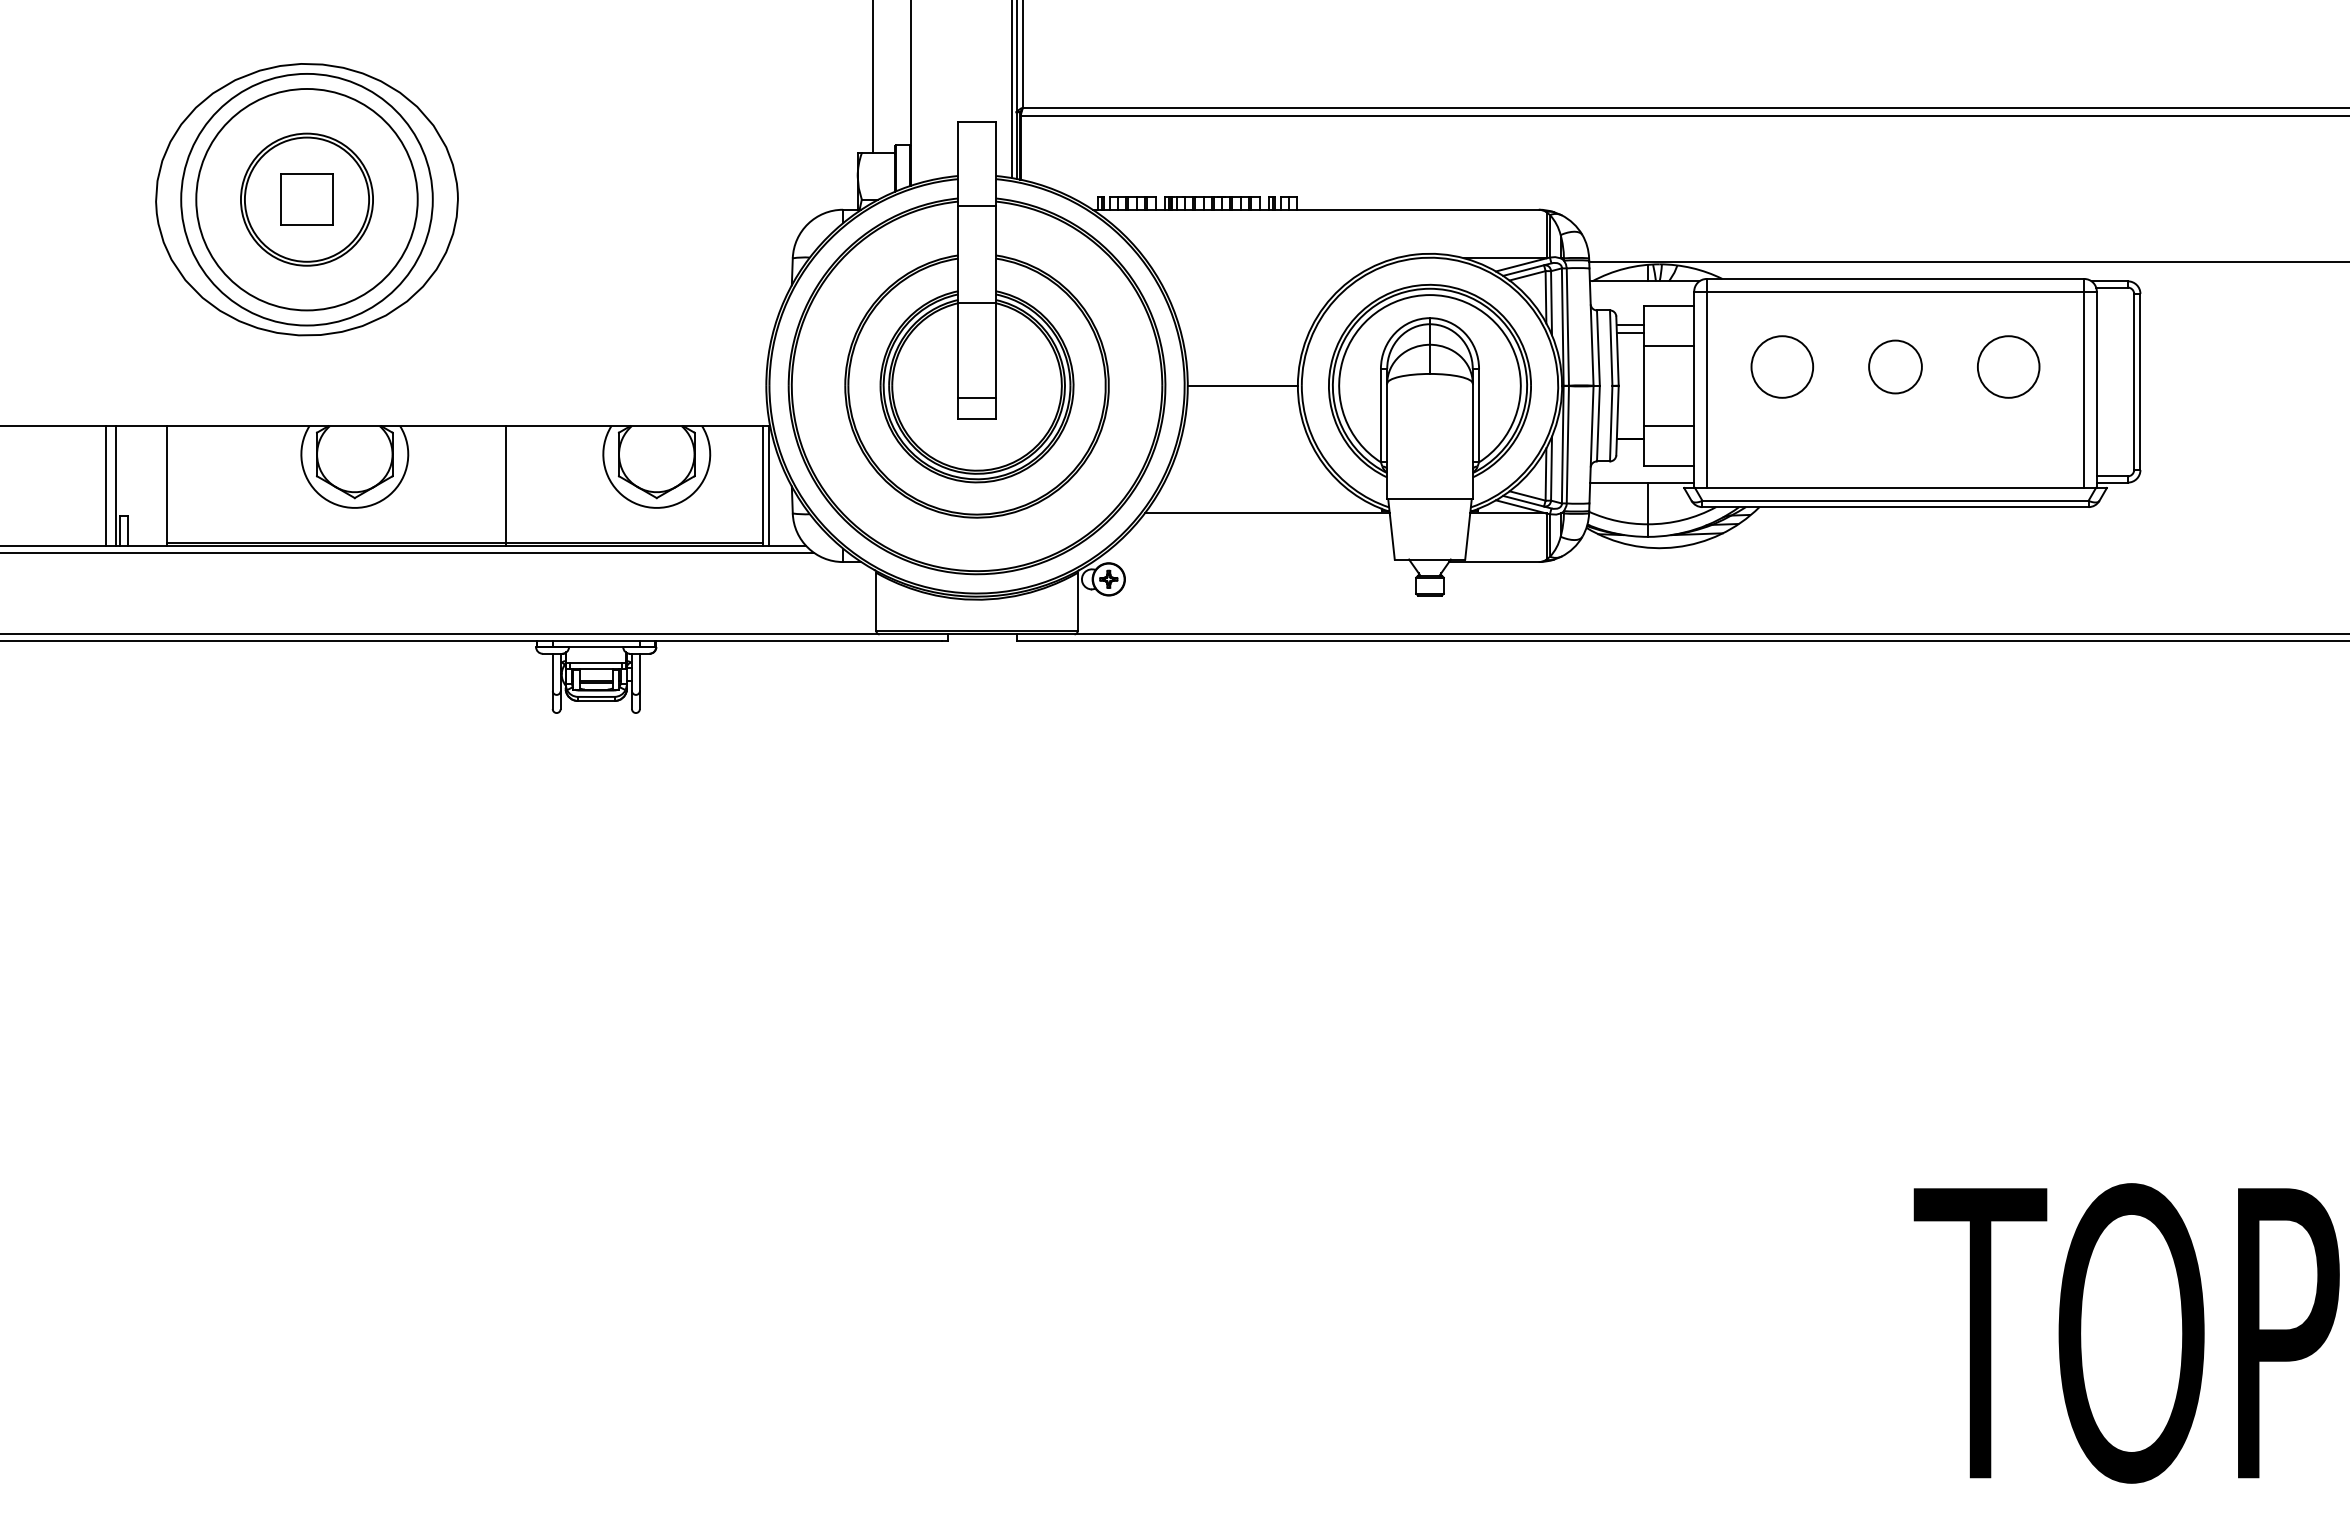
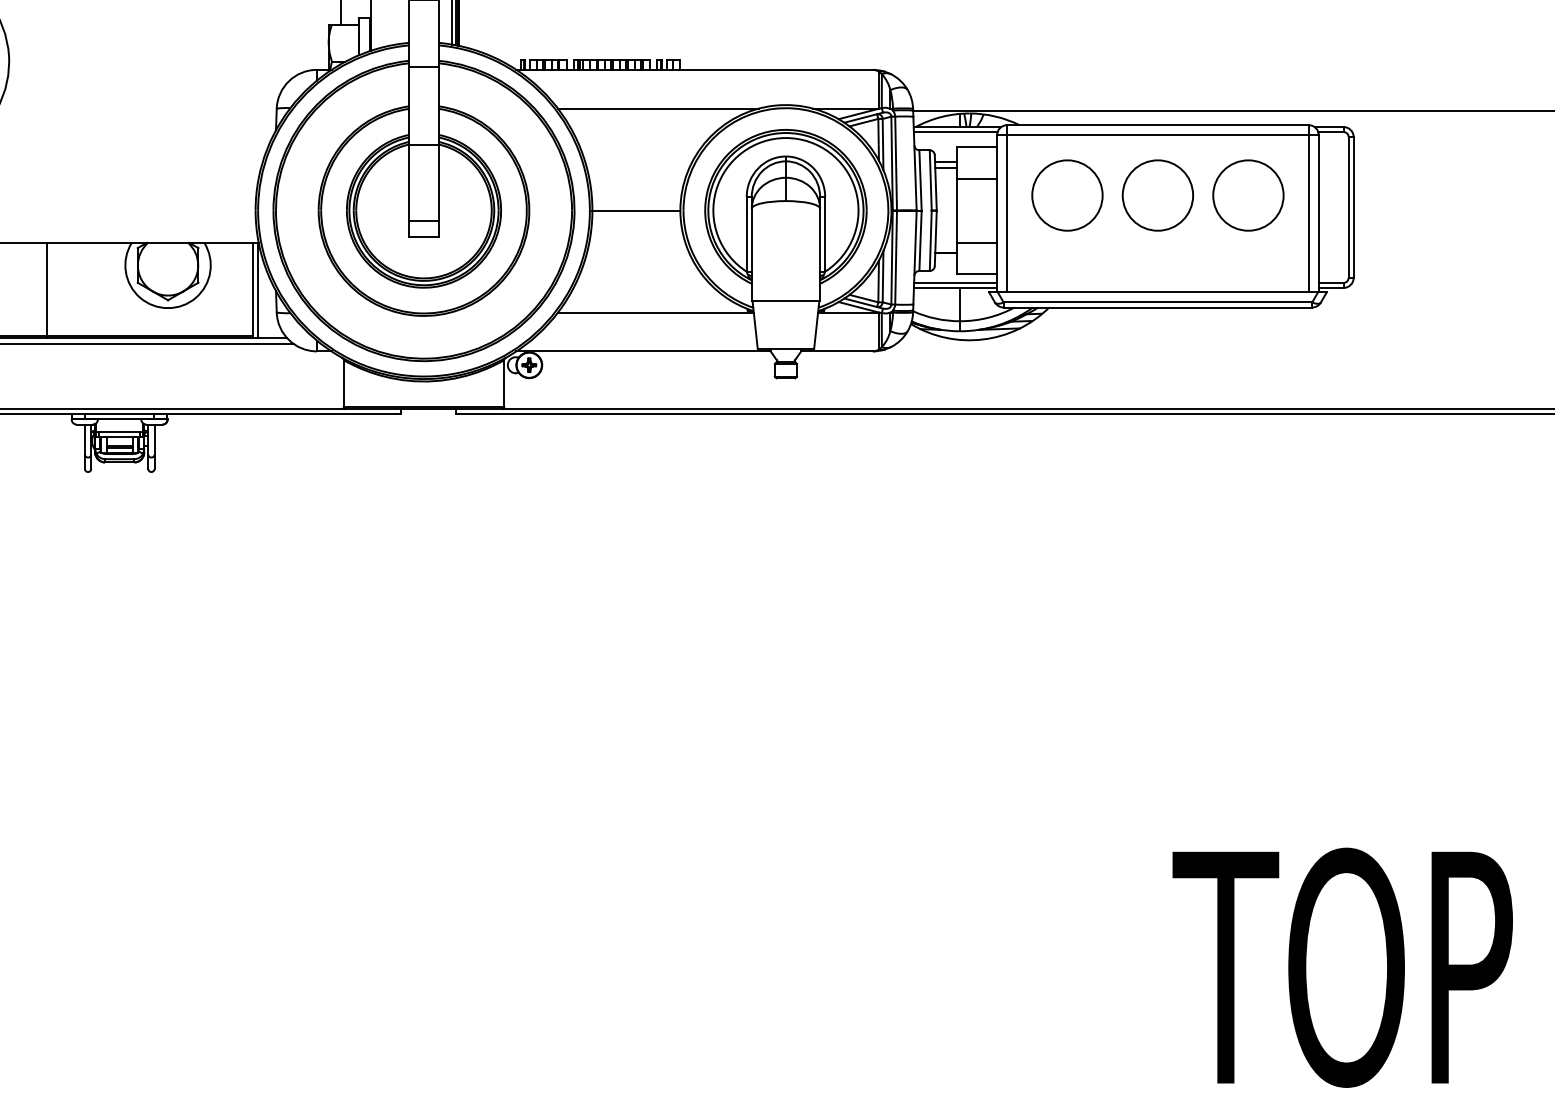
line: (1269, 258) -> (657, 108), added
line: (1642, 287) -> (955, 131), added
circle: (1782, 366) -> (1067, 195), size x1.43
circle: (1895, 366) -> (1157, 195), size x1.67
circle: (2008, 366) -> (1248, 195), size x1.43
line: (1642, 476) -> (955, 283), added
line: (1251, 562) -> (643, 351), added

